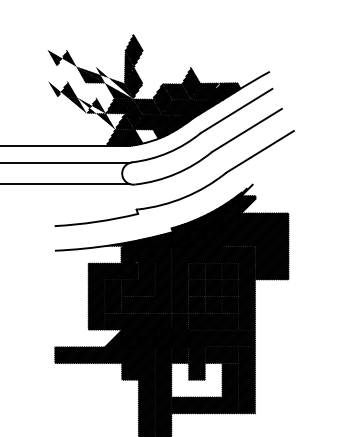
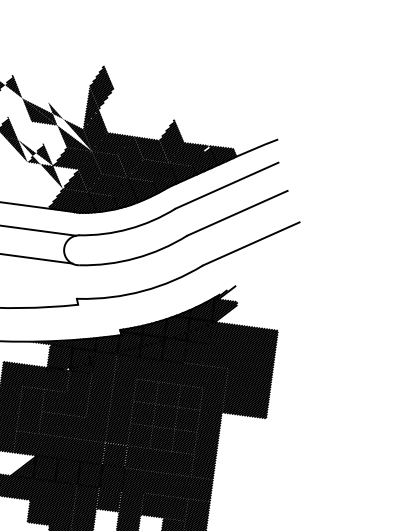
hatch: (147, 91) -> (112, 143), added
hatch: (146, 136) -> (103, 203), added

